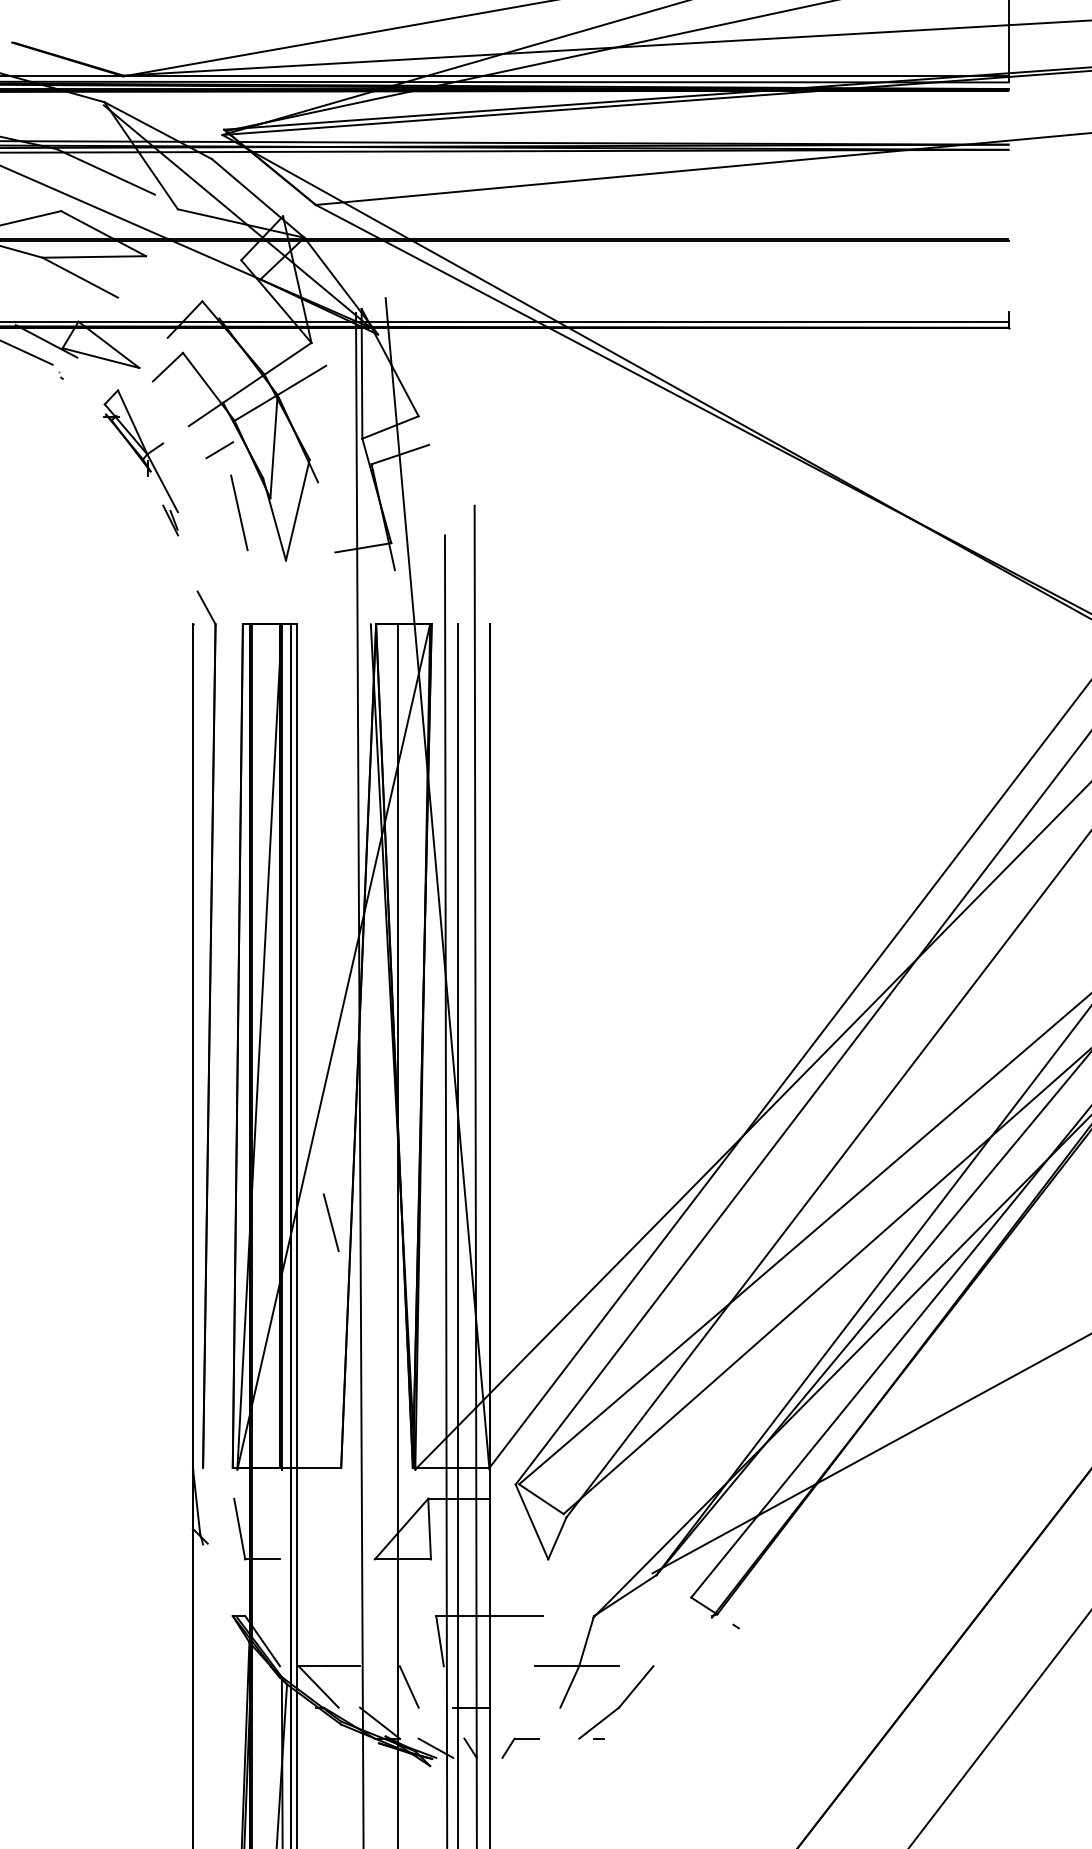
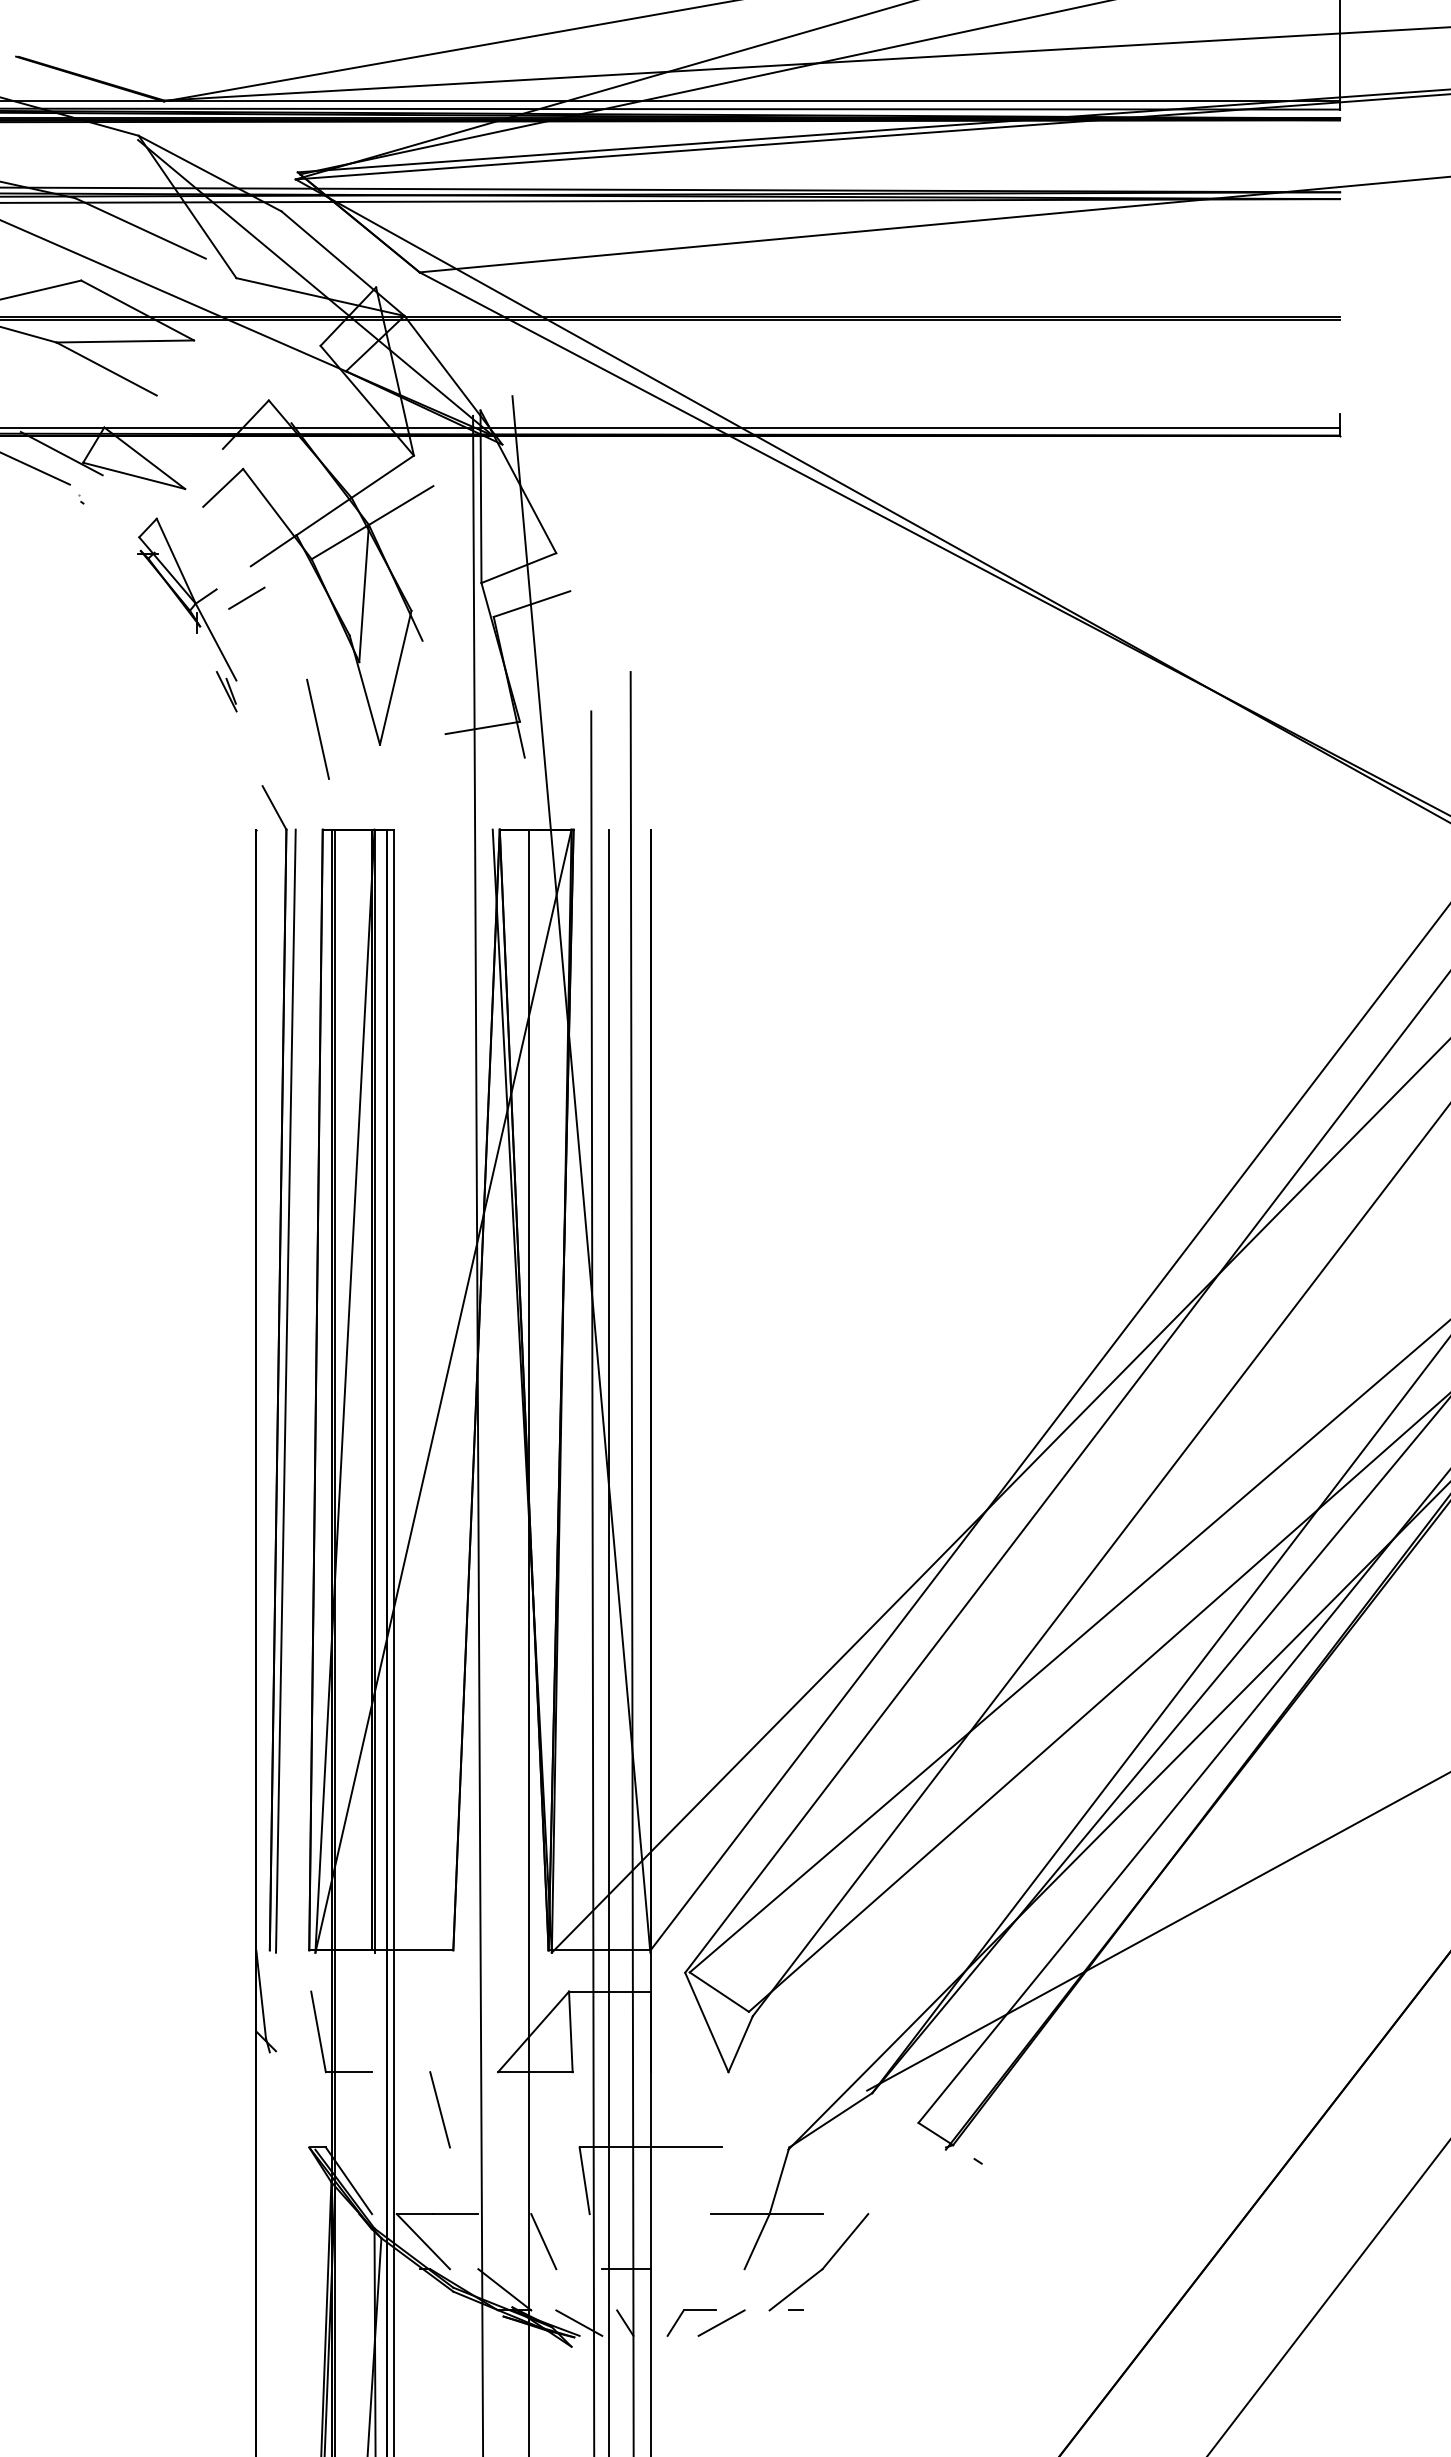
line: (219, 450) -> (246, 598), moved
line: (239, 512) -> (318, 728), moved
line: (214, 1046) -> (285, 1390), added
line: (330, 1222) -> (439, 2109), moved
line: (542, 1747) -> (720, 2322), added

